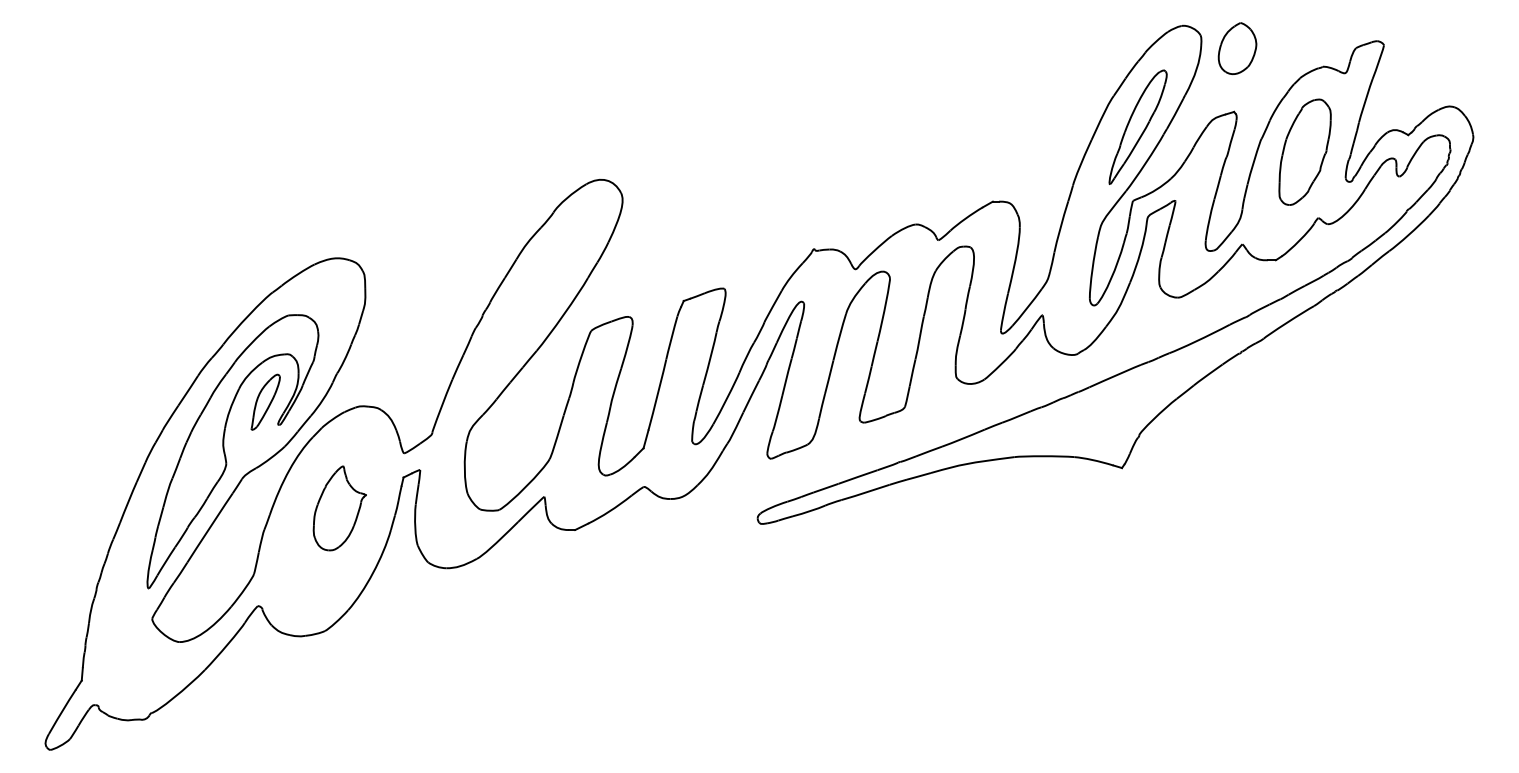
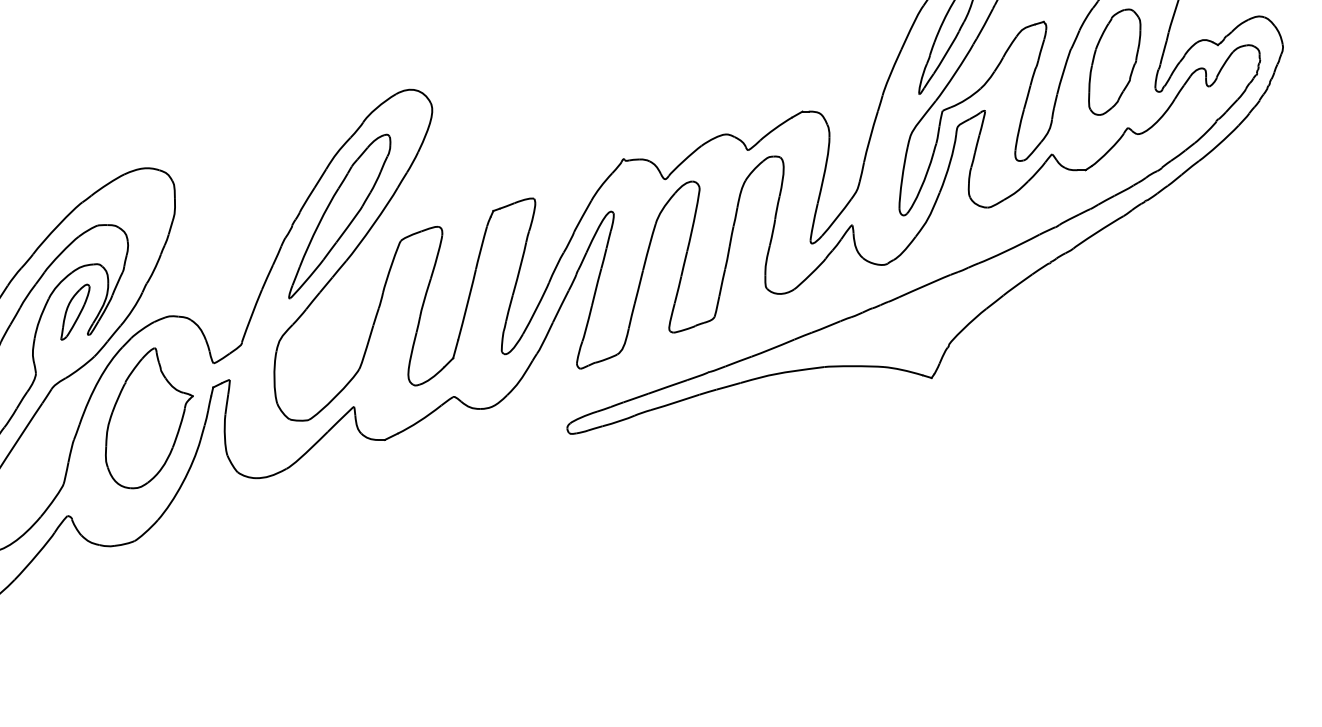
part: (529, 306) -> (339, 216), added
part: (339, 508) -> (149, 418), size x1.67

